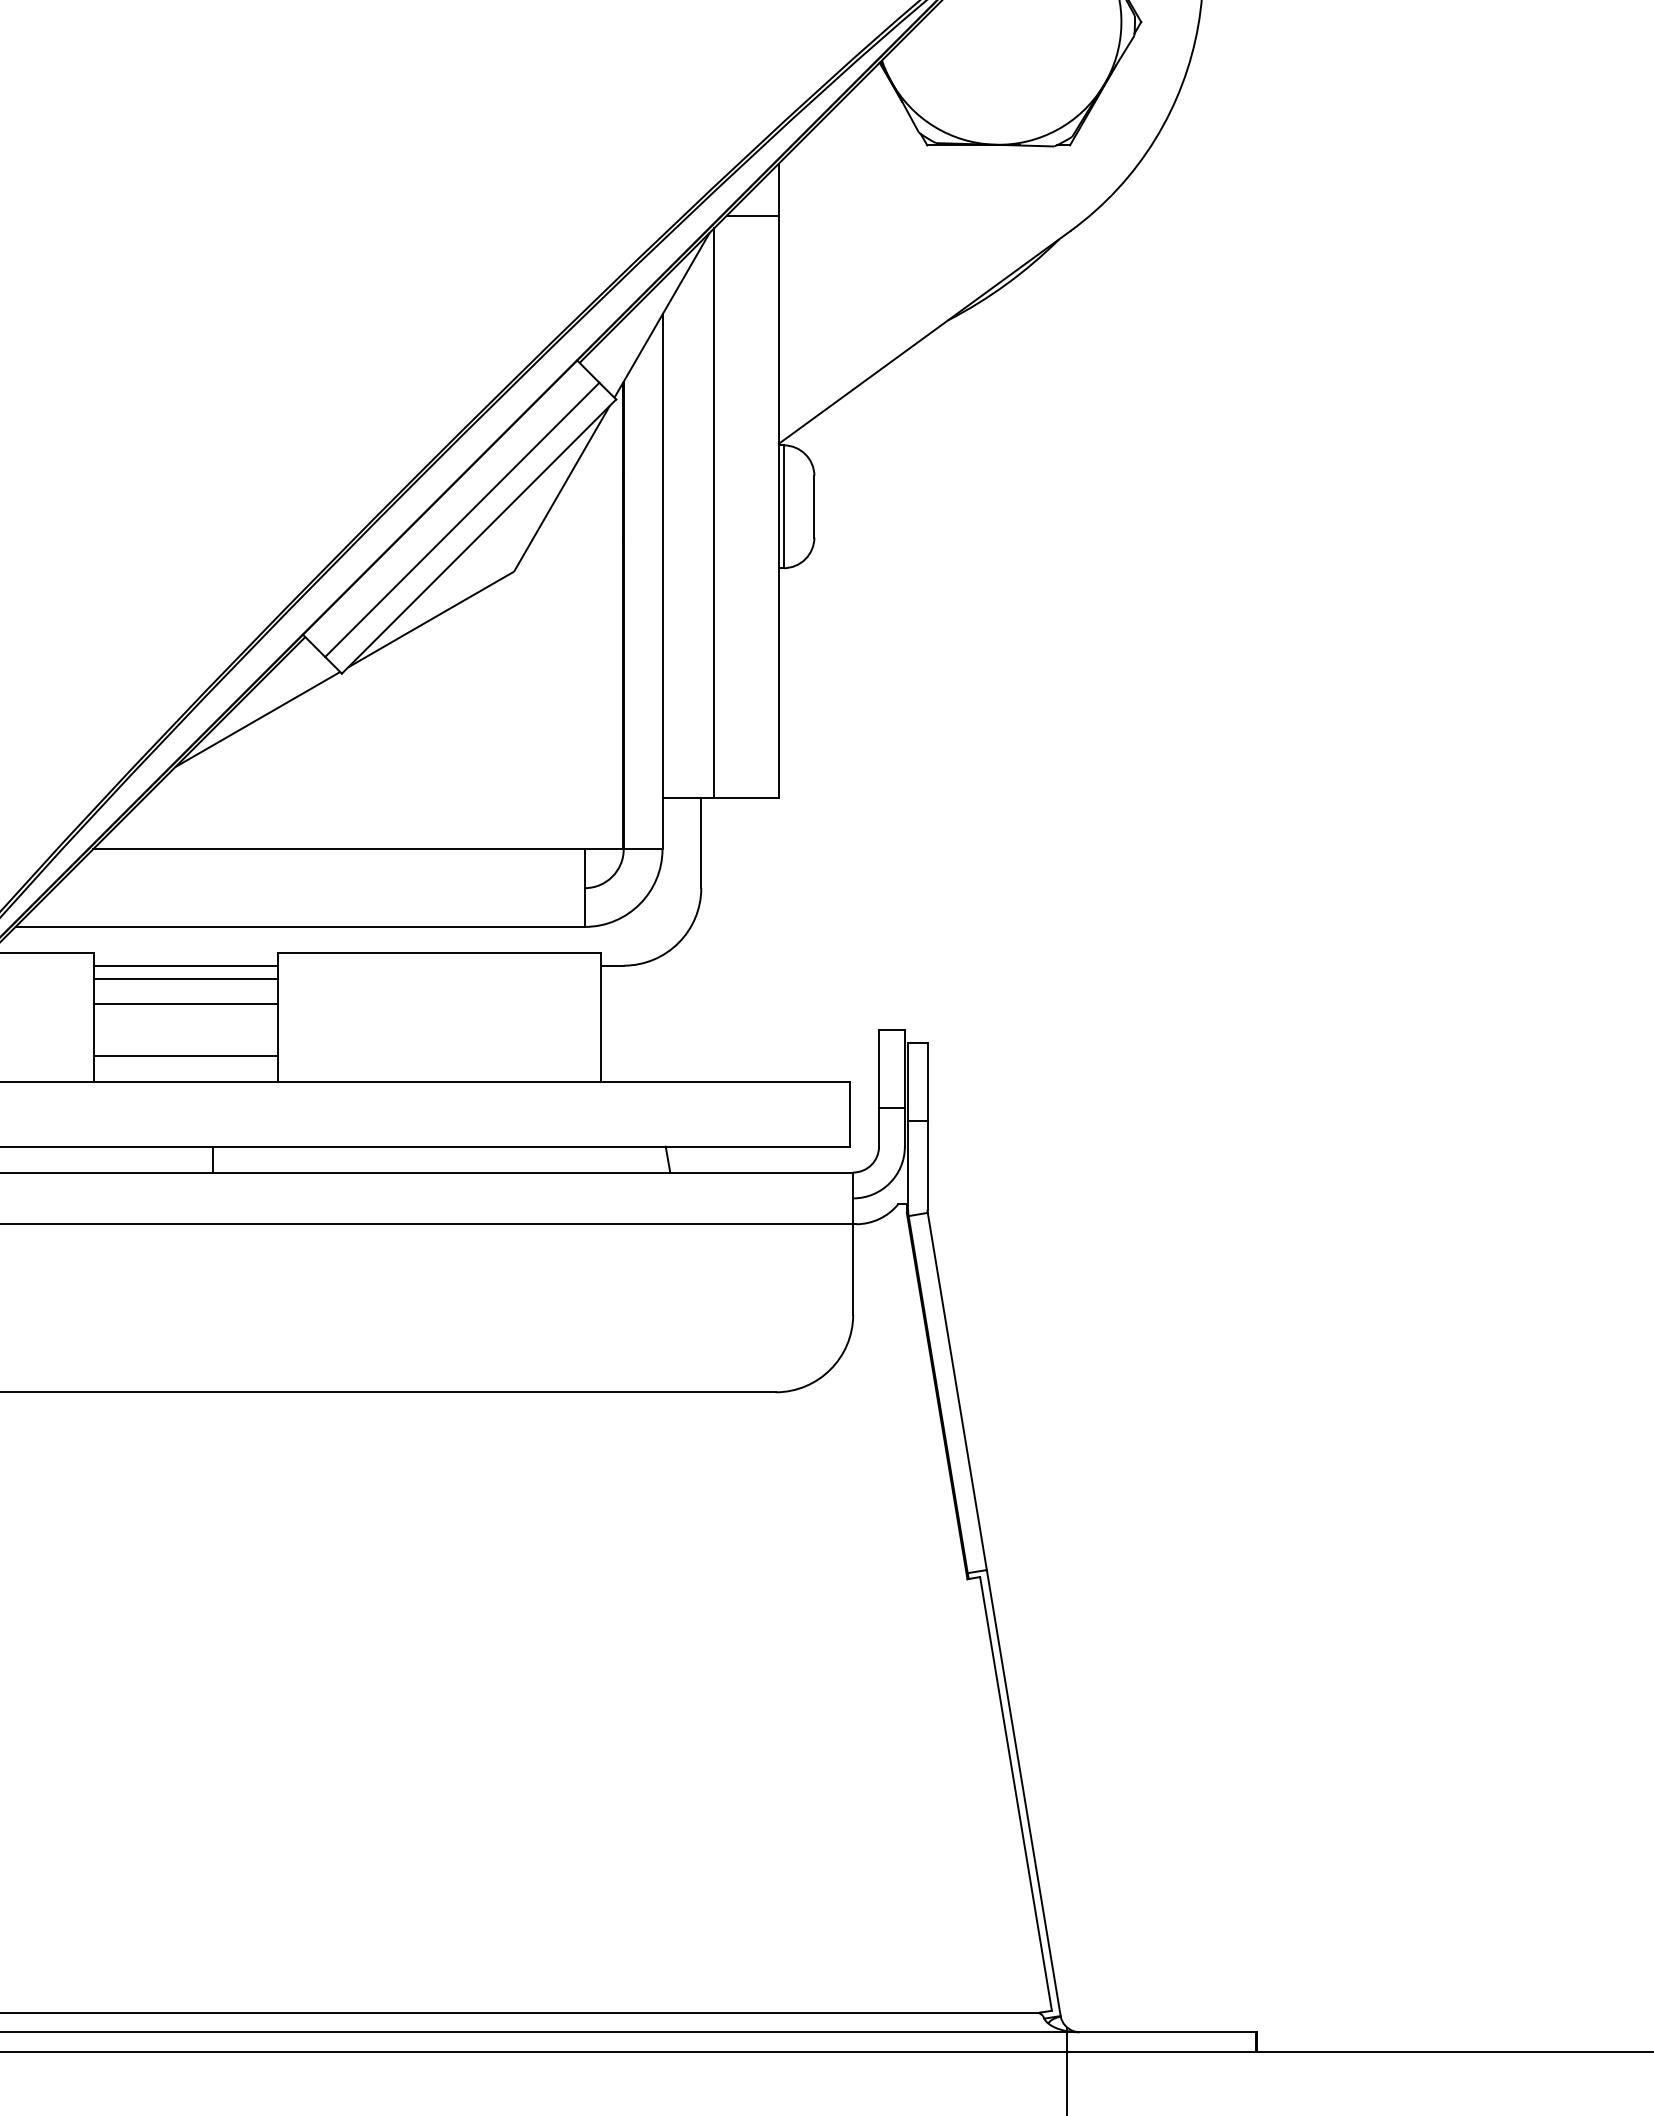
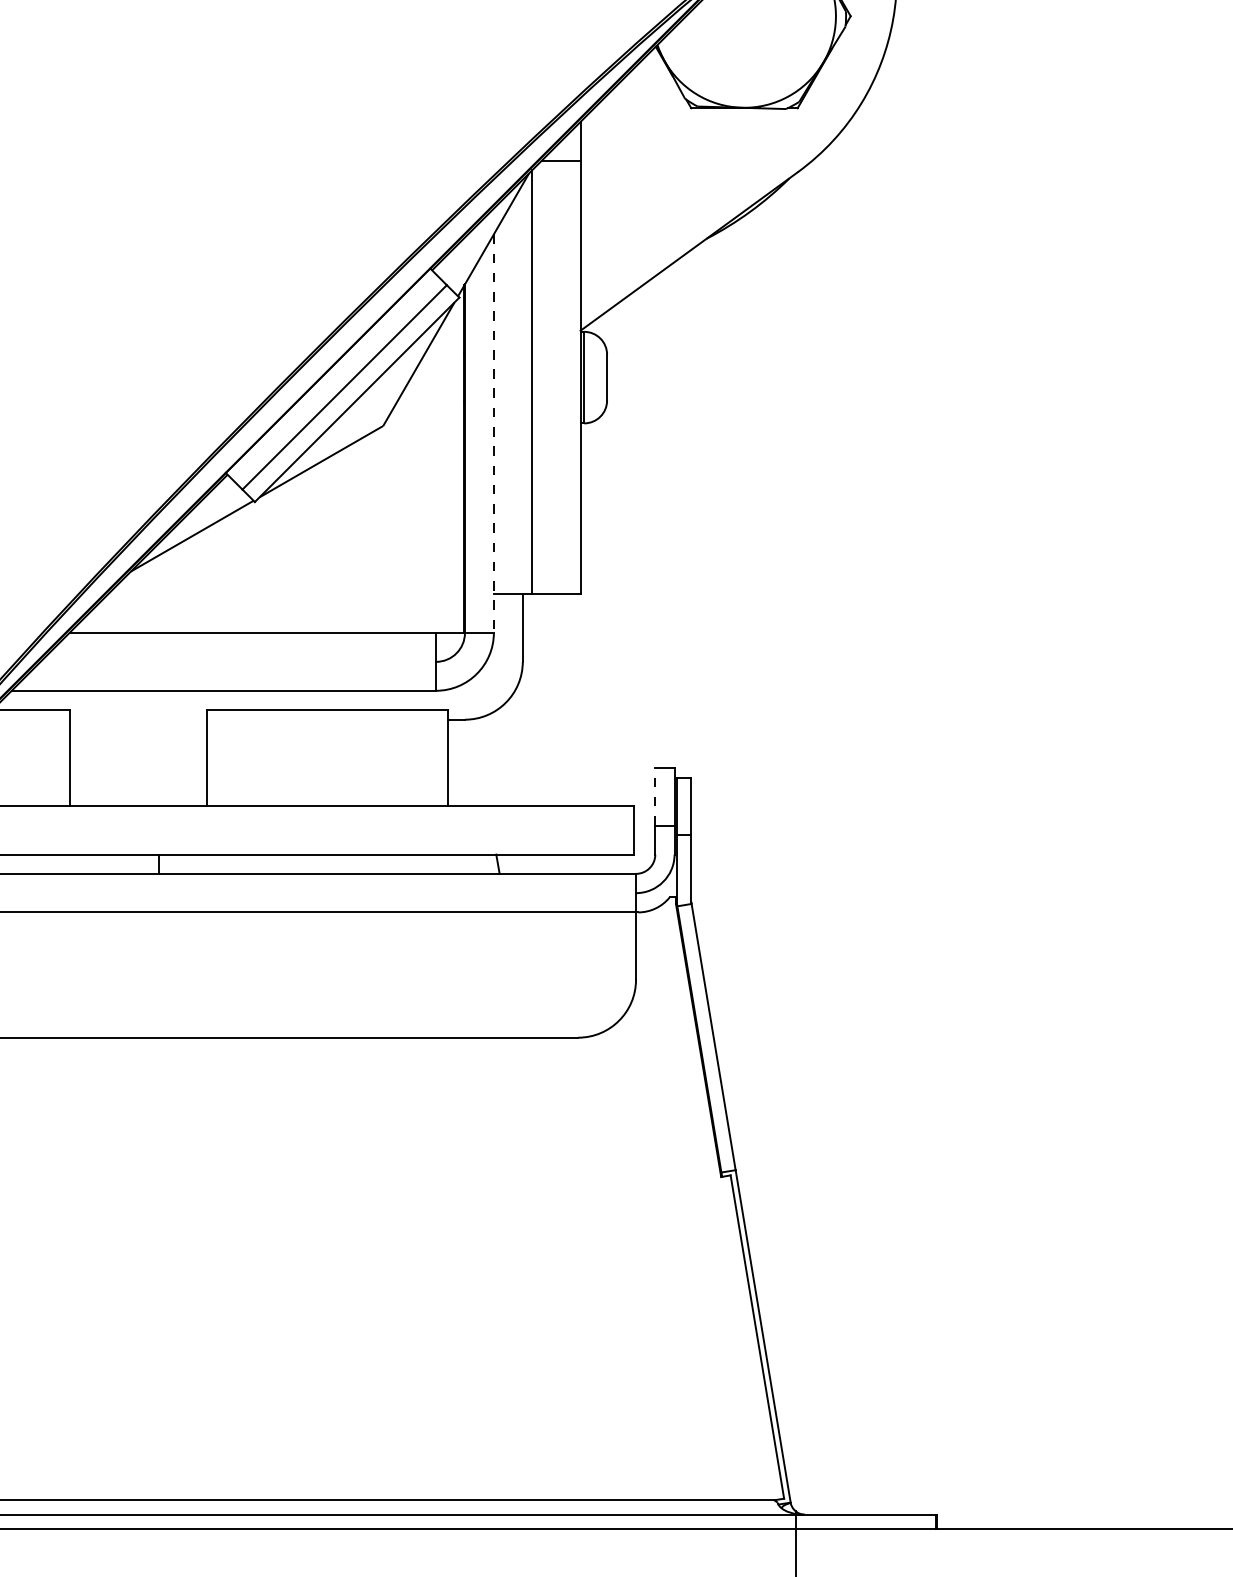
line: (662, 582) -> (493, 434), solid -> dashed
line: (185, 965) -> (138, 719), removed
line: (185, 978) -> (138, 729), removed
line: (185, 1004) -> (138, 748), removed
line: (185, 1056) -> (138, 787), removed
line: (879, 1069) -> (655, 797), solid -> dashed

